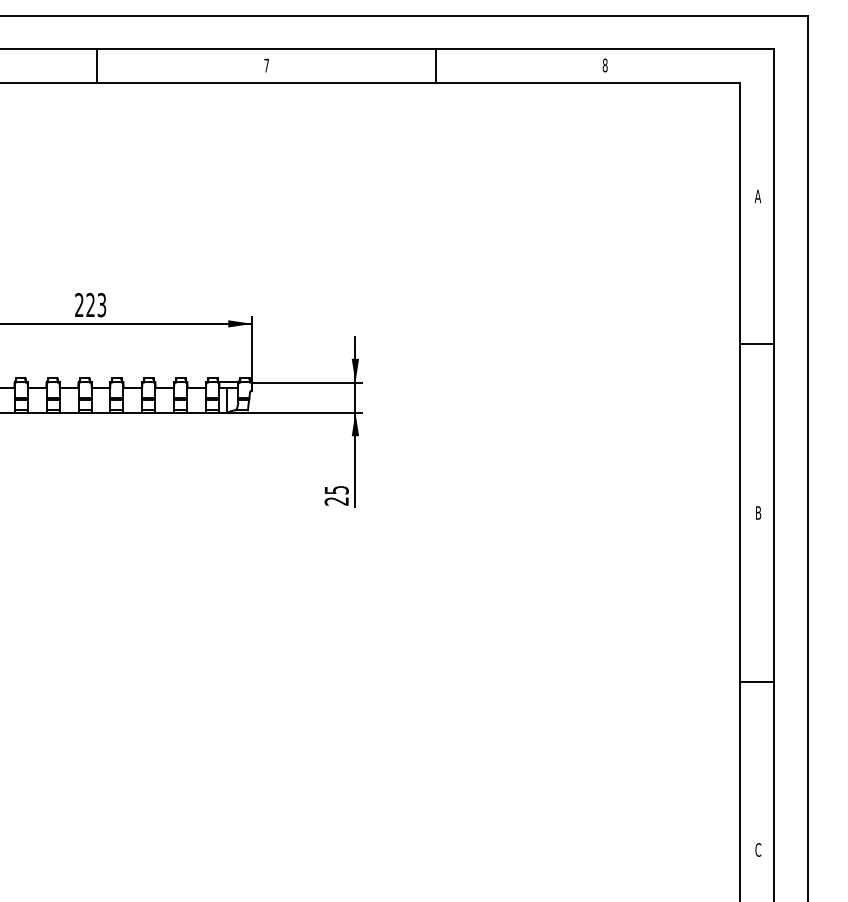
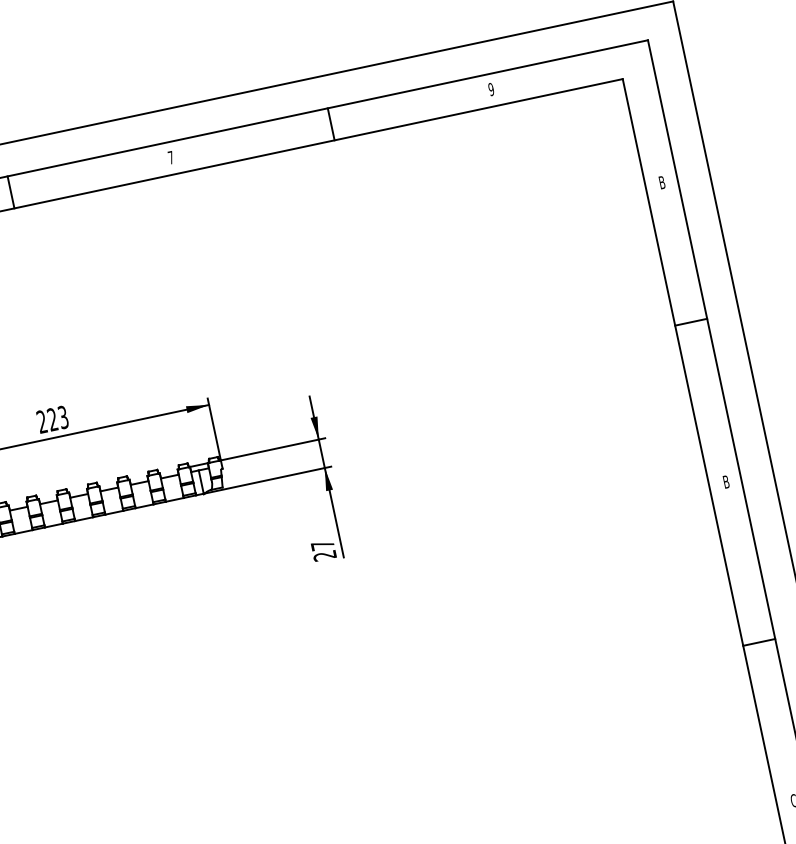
text: (604, 65) -> (490, 89), 8 -> 9
text: (757, 196) -> (661, 182), A -> B
text: (336, 490) -> (322, 545), 25 -> 27

